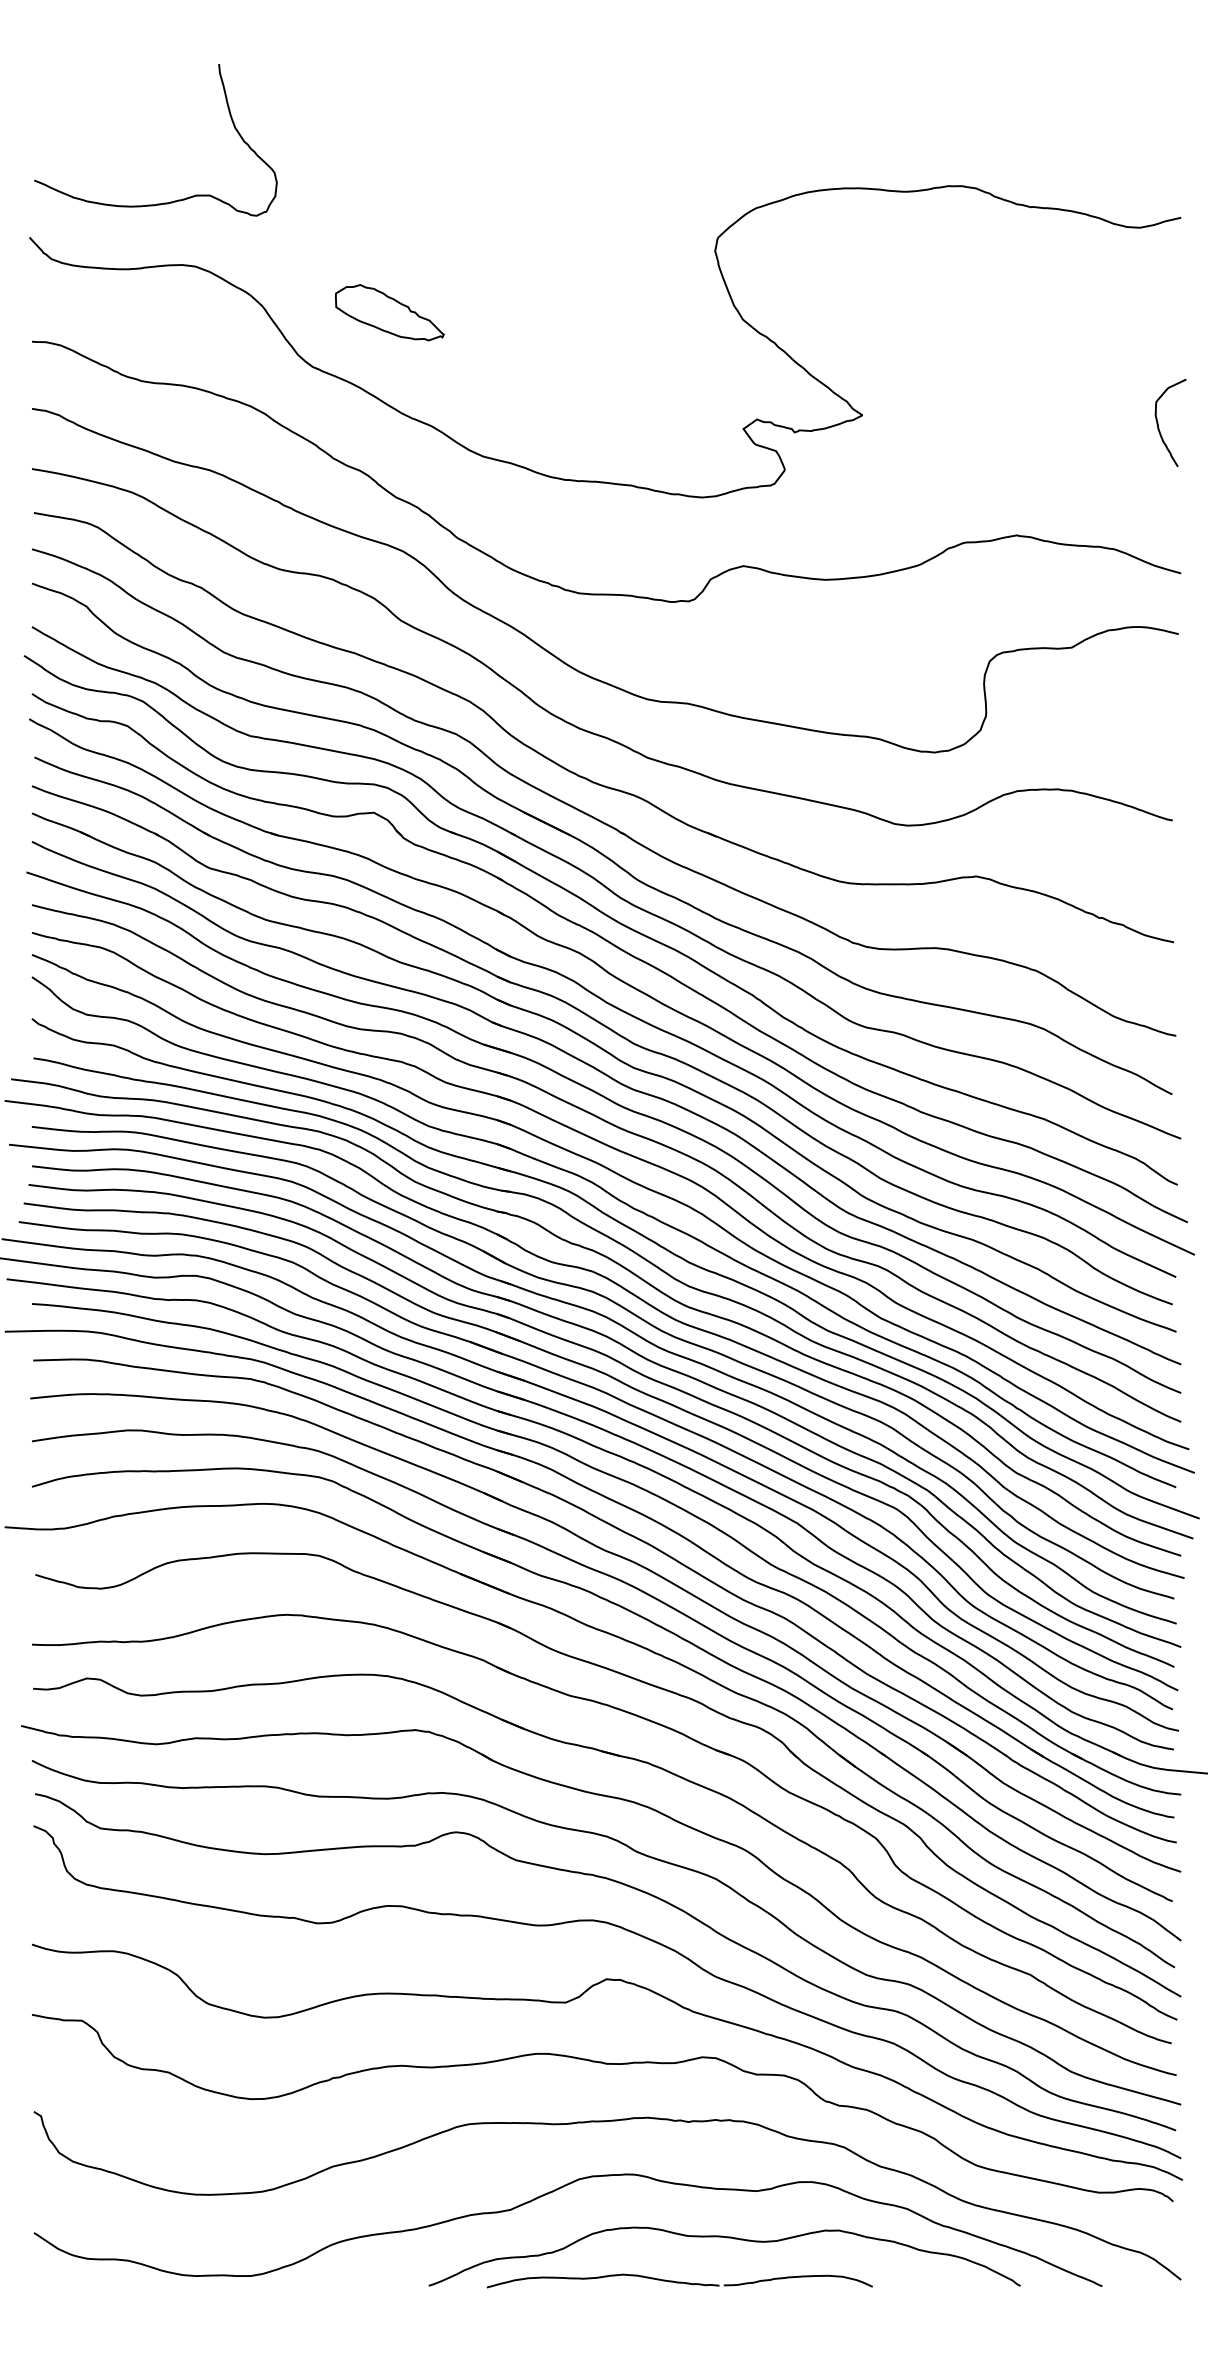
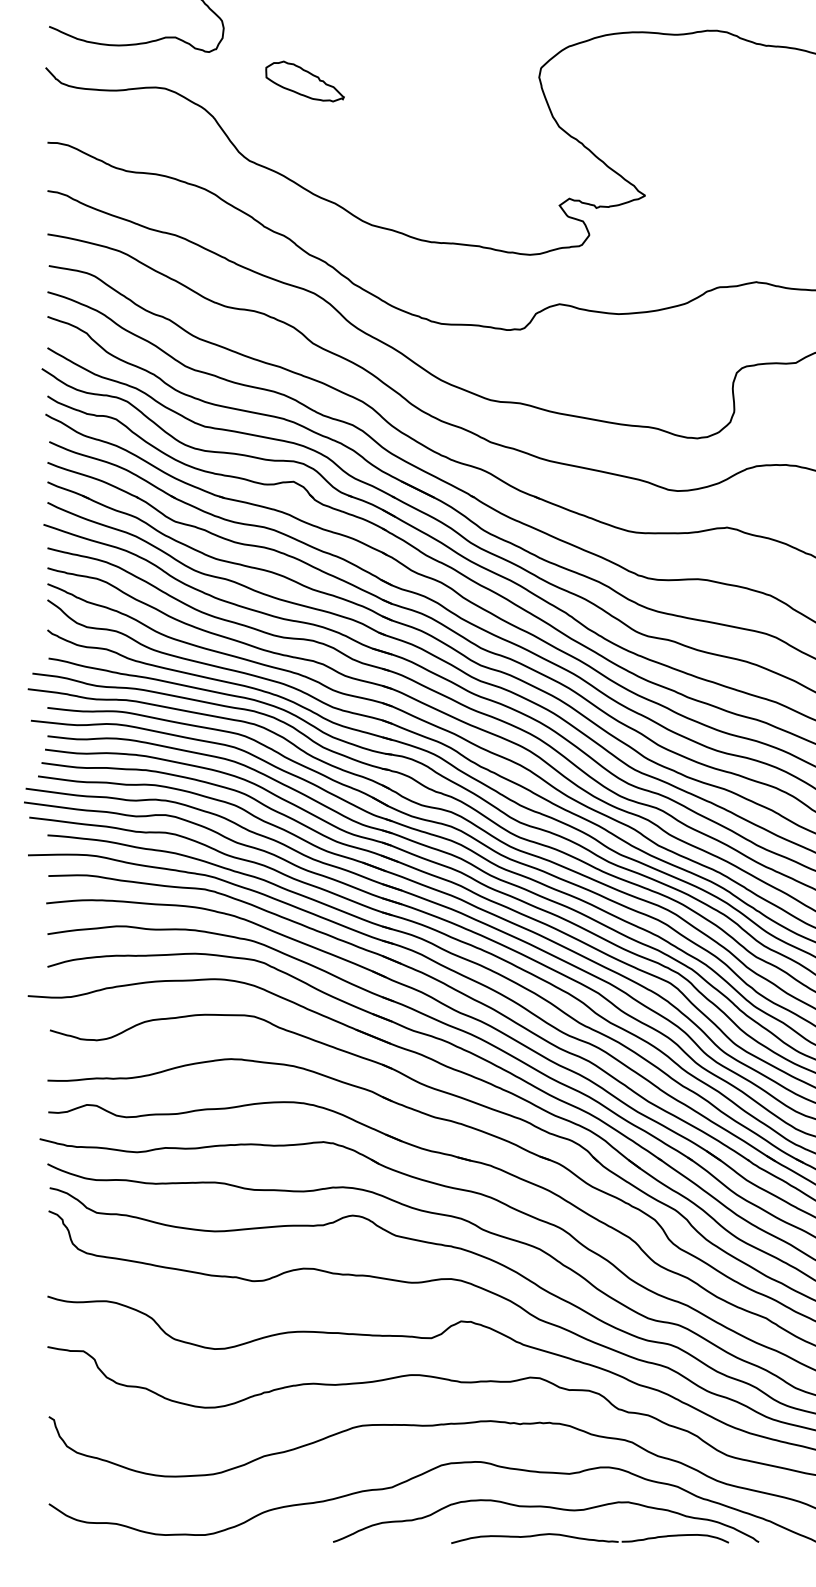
part: (389, 312) -> (304, 81), moved
part: (679, 2280) -> (589, 1538), moved

